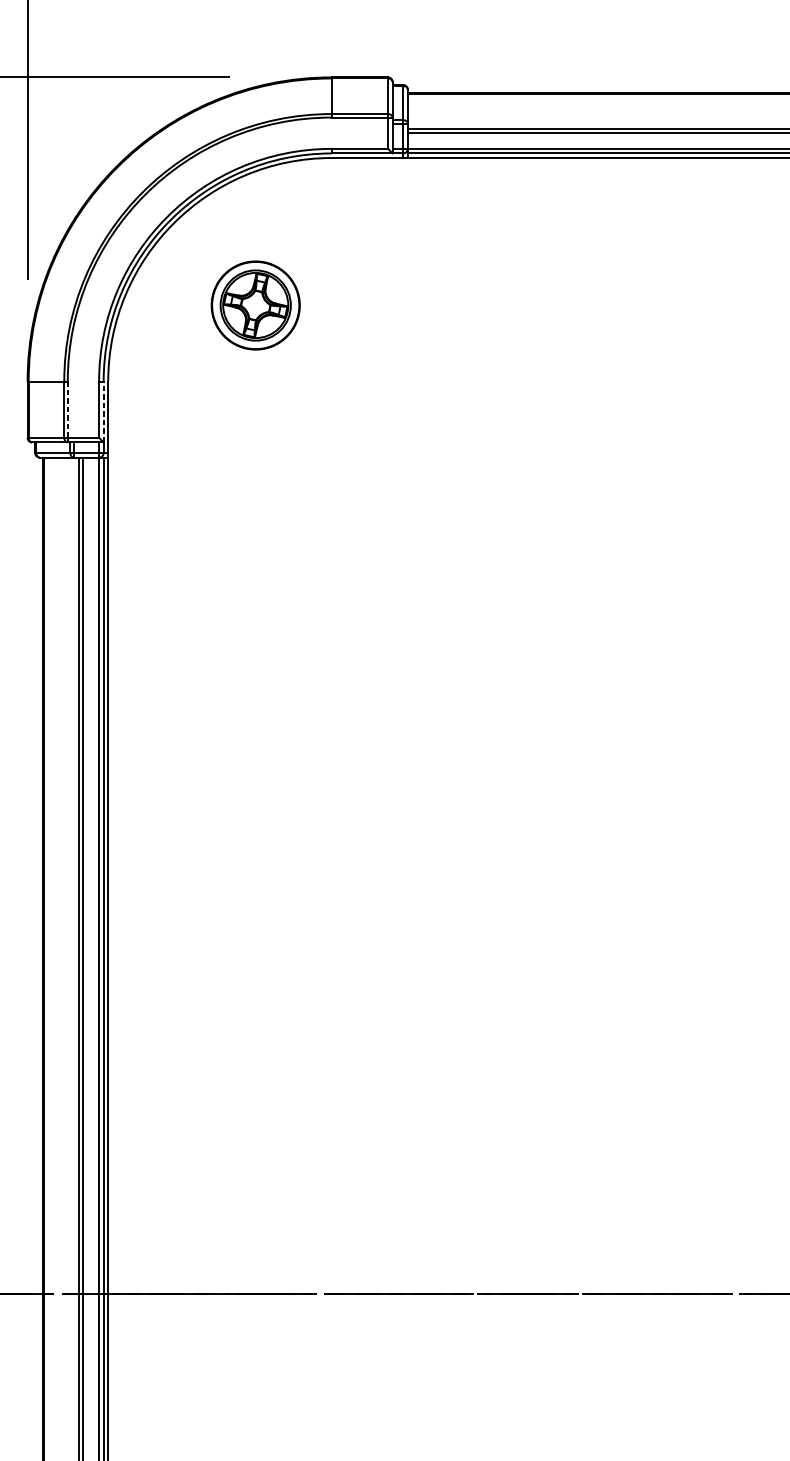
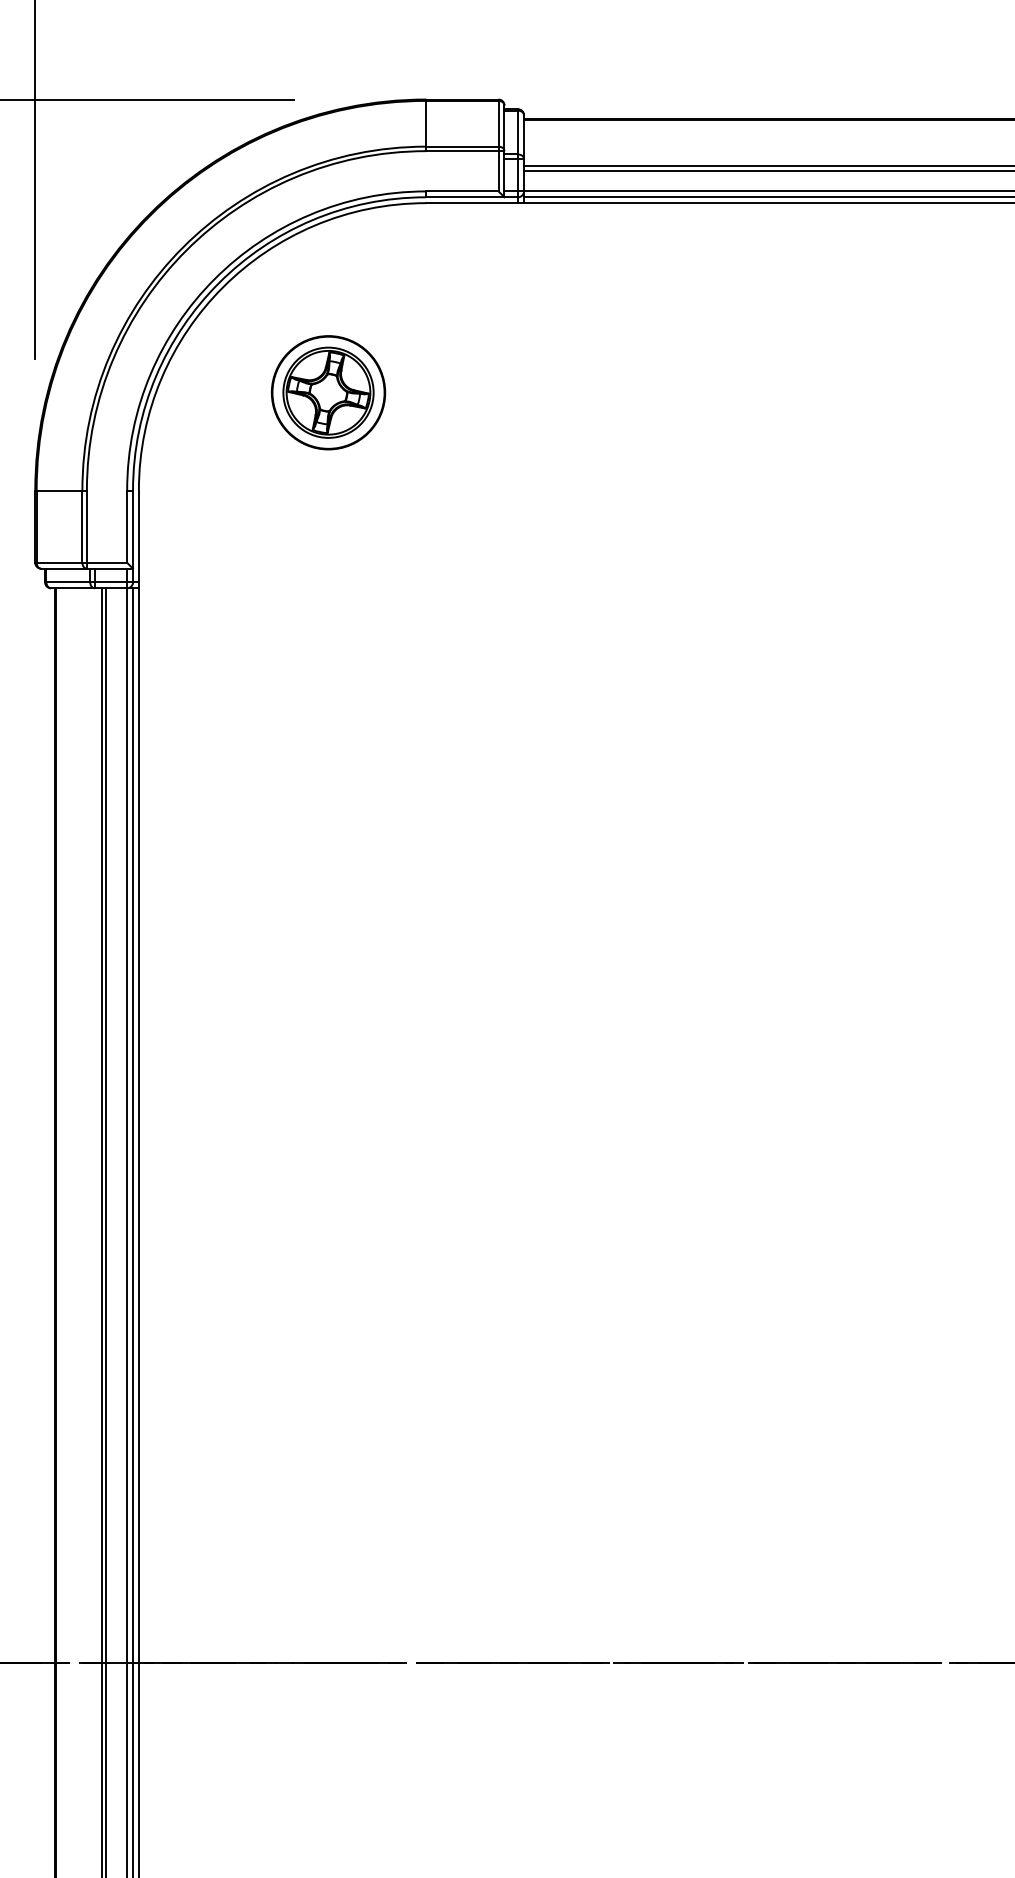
line: (67, 409) -> (86, 526), dashed -> solid
line: (104, 411) -> (133, 529), dashed -> solid

